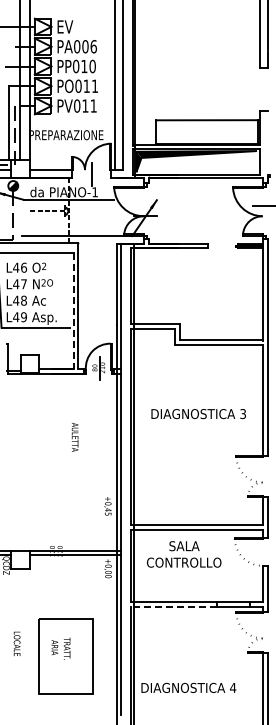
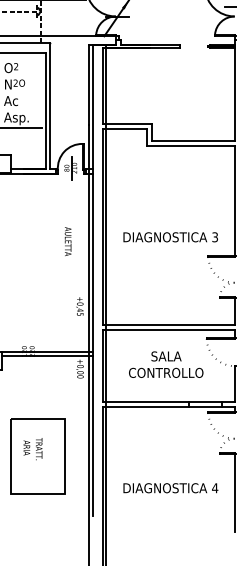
line: (73, 310) -> (45, 110), dashed -> solid
text: (198, 414) -> (170, 237), moved
text: (74, 437) -> (67, 241), moved
text: (184, 554) -> (166, 364), moved
line: (173, 607) -> (145, 407), dashed -> solid
text: (188, 687) -> (170, 487), moved

